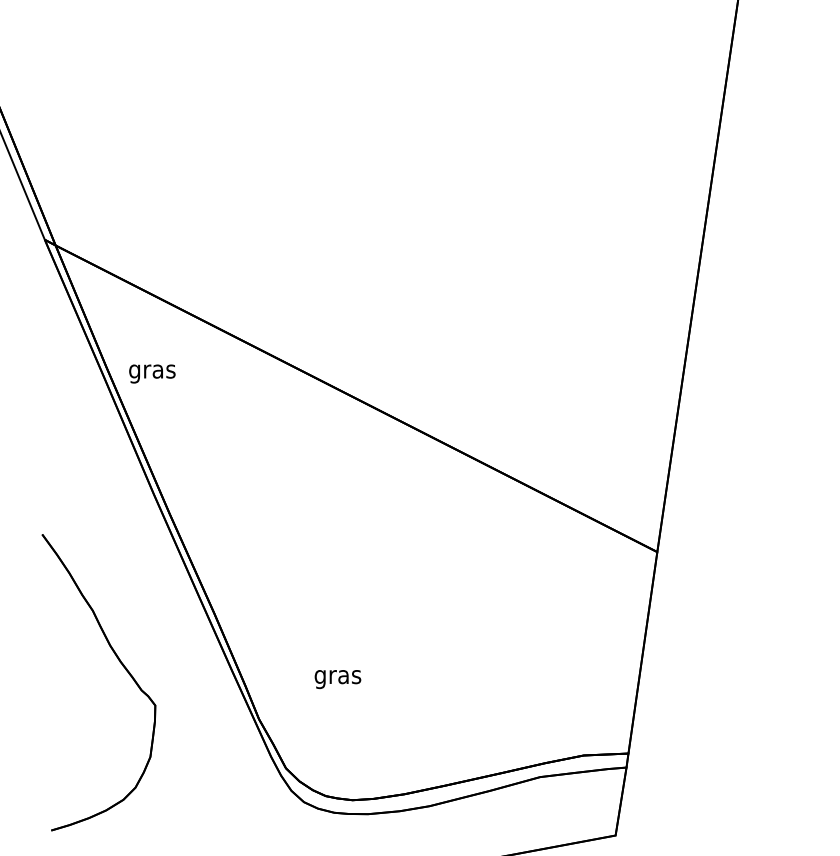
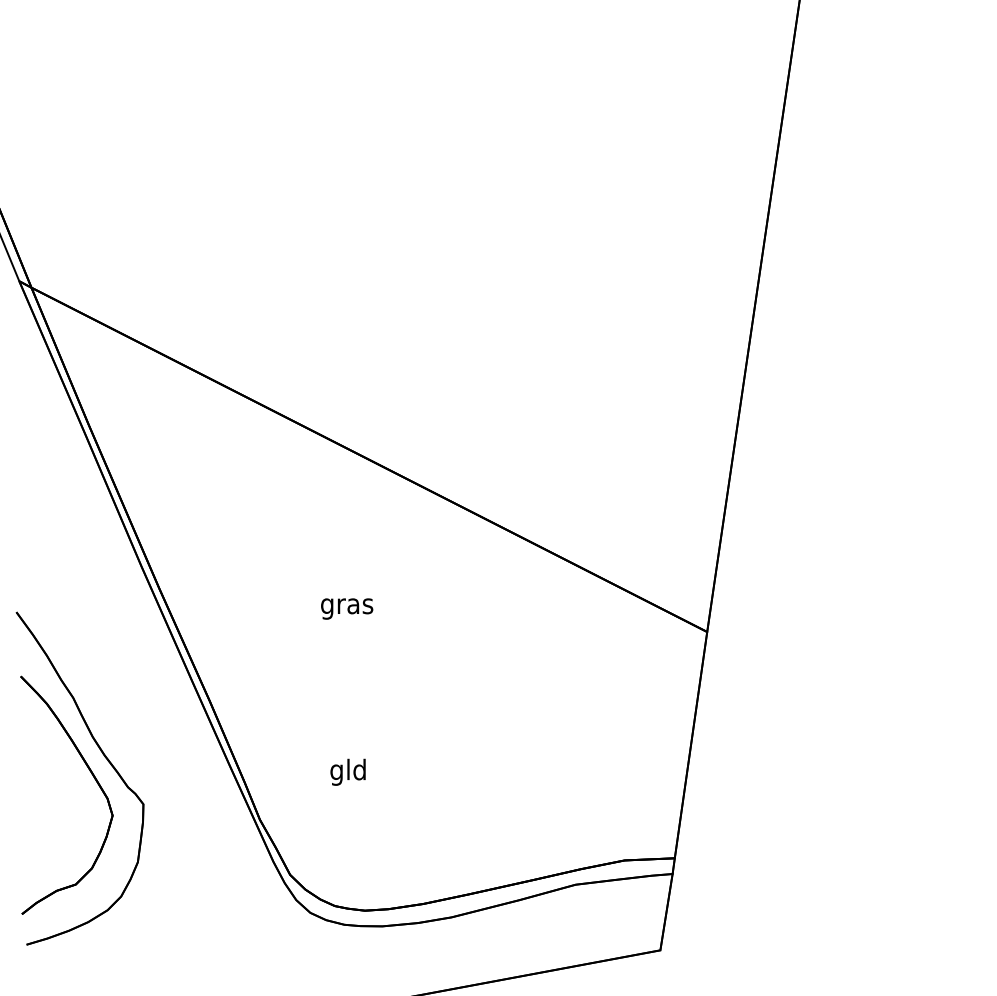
text: (152, 373) -> (347, 608), moved
text: (337, 676) -> (348, 771), gras -> gld
part: (109, 680) -> (92, 776), added

